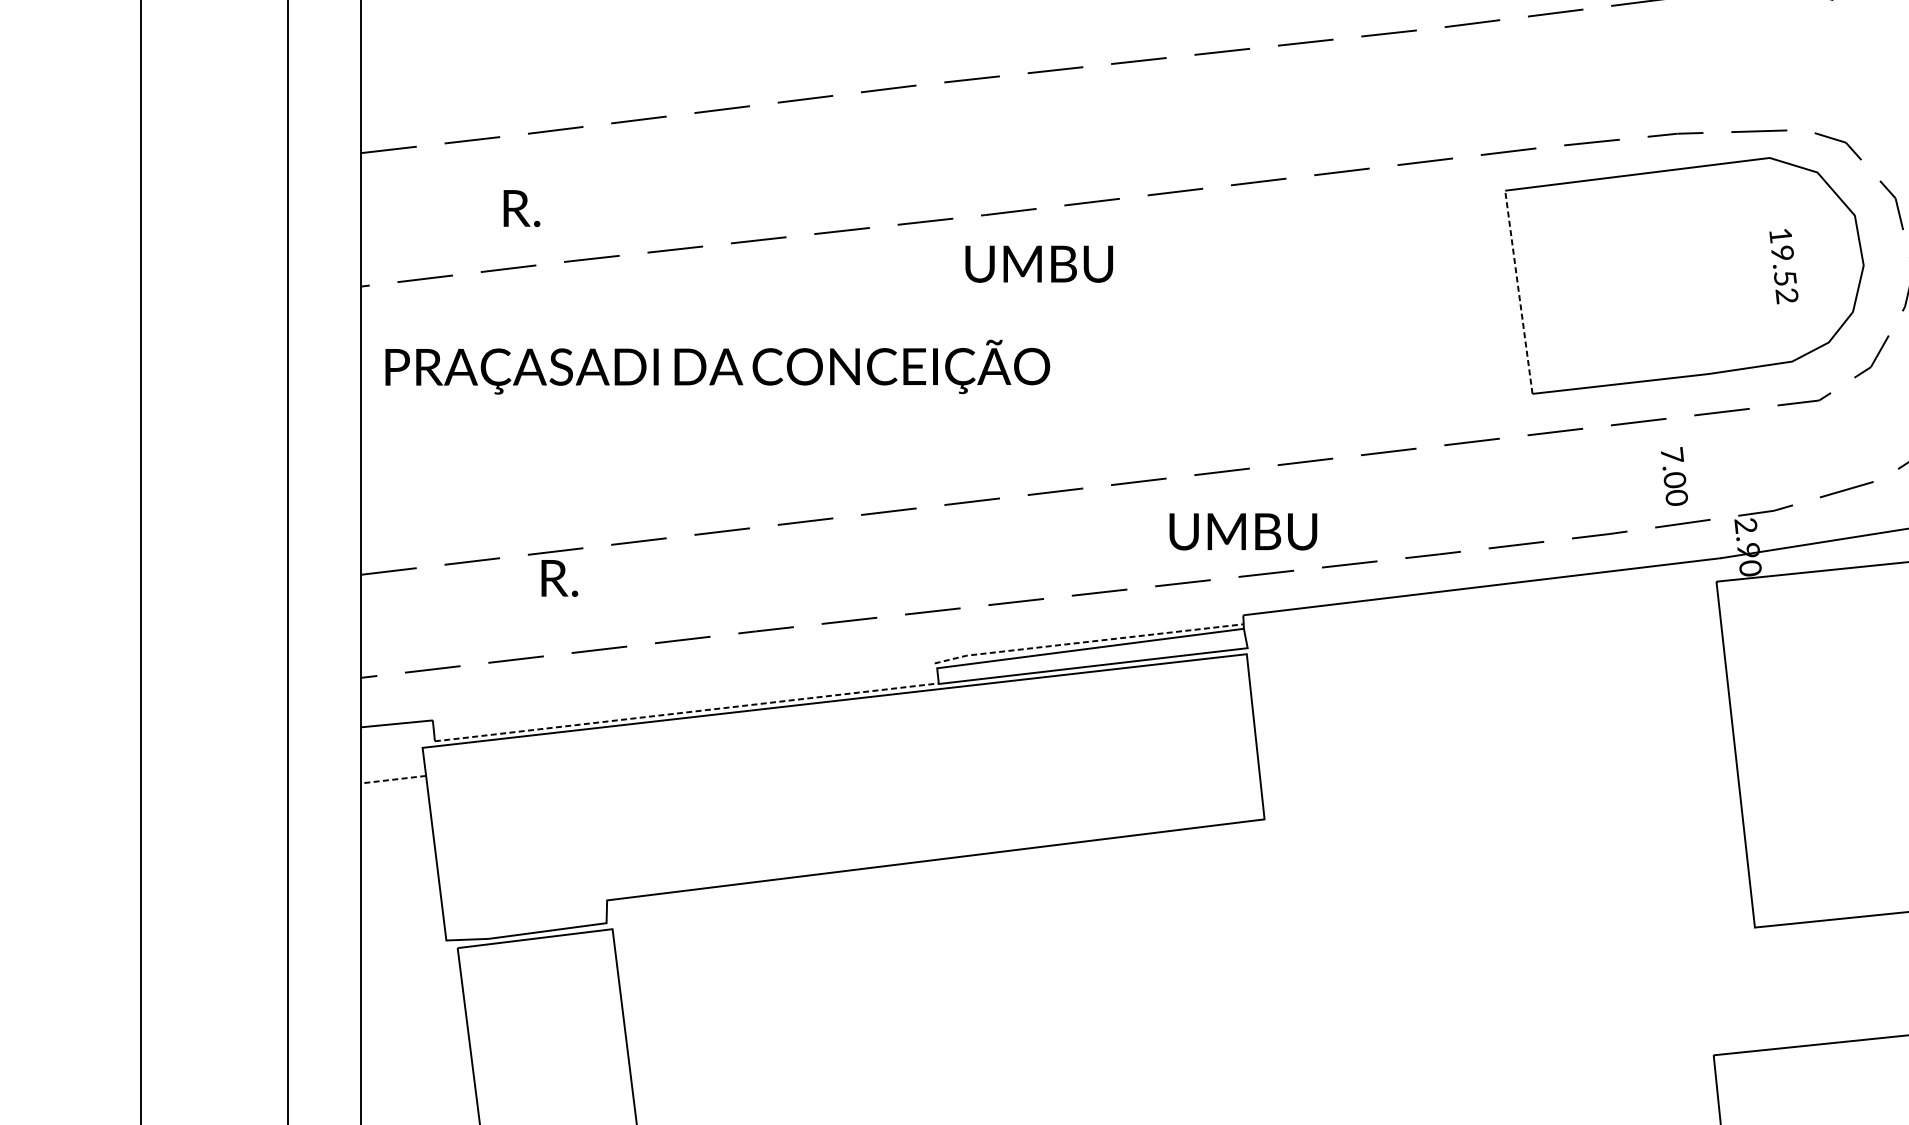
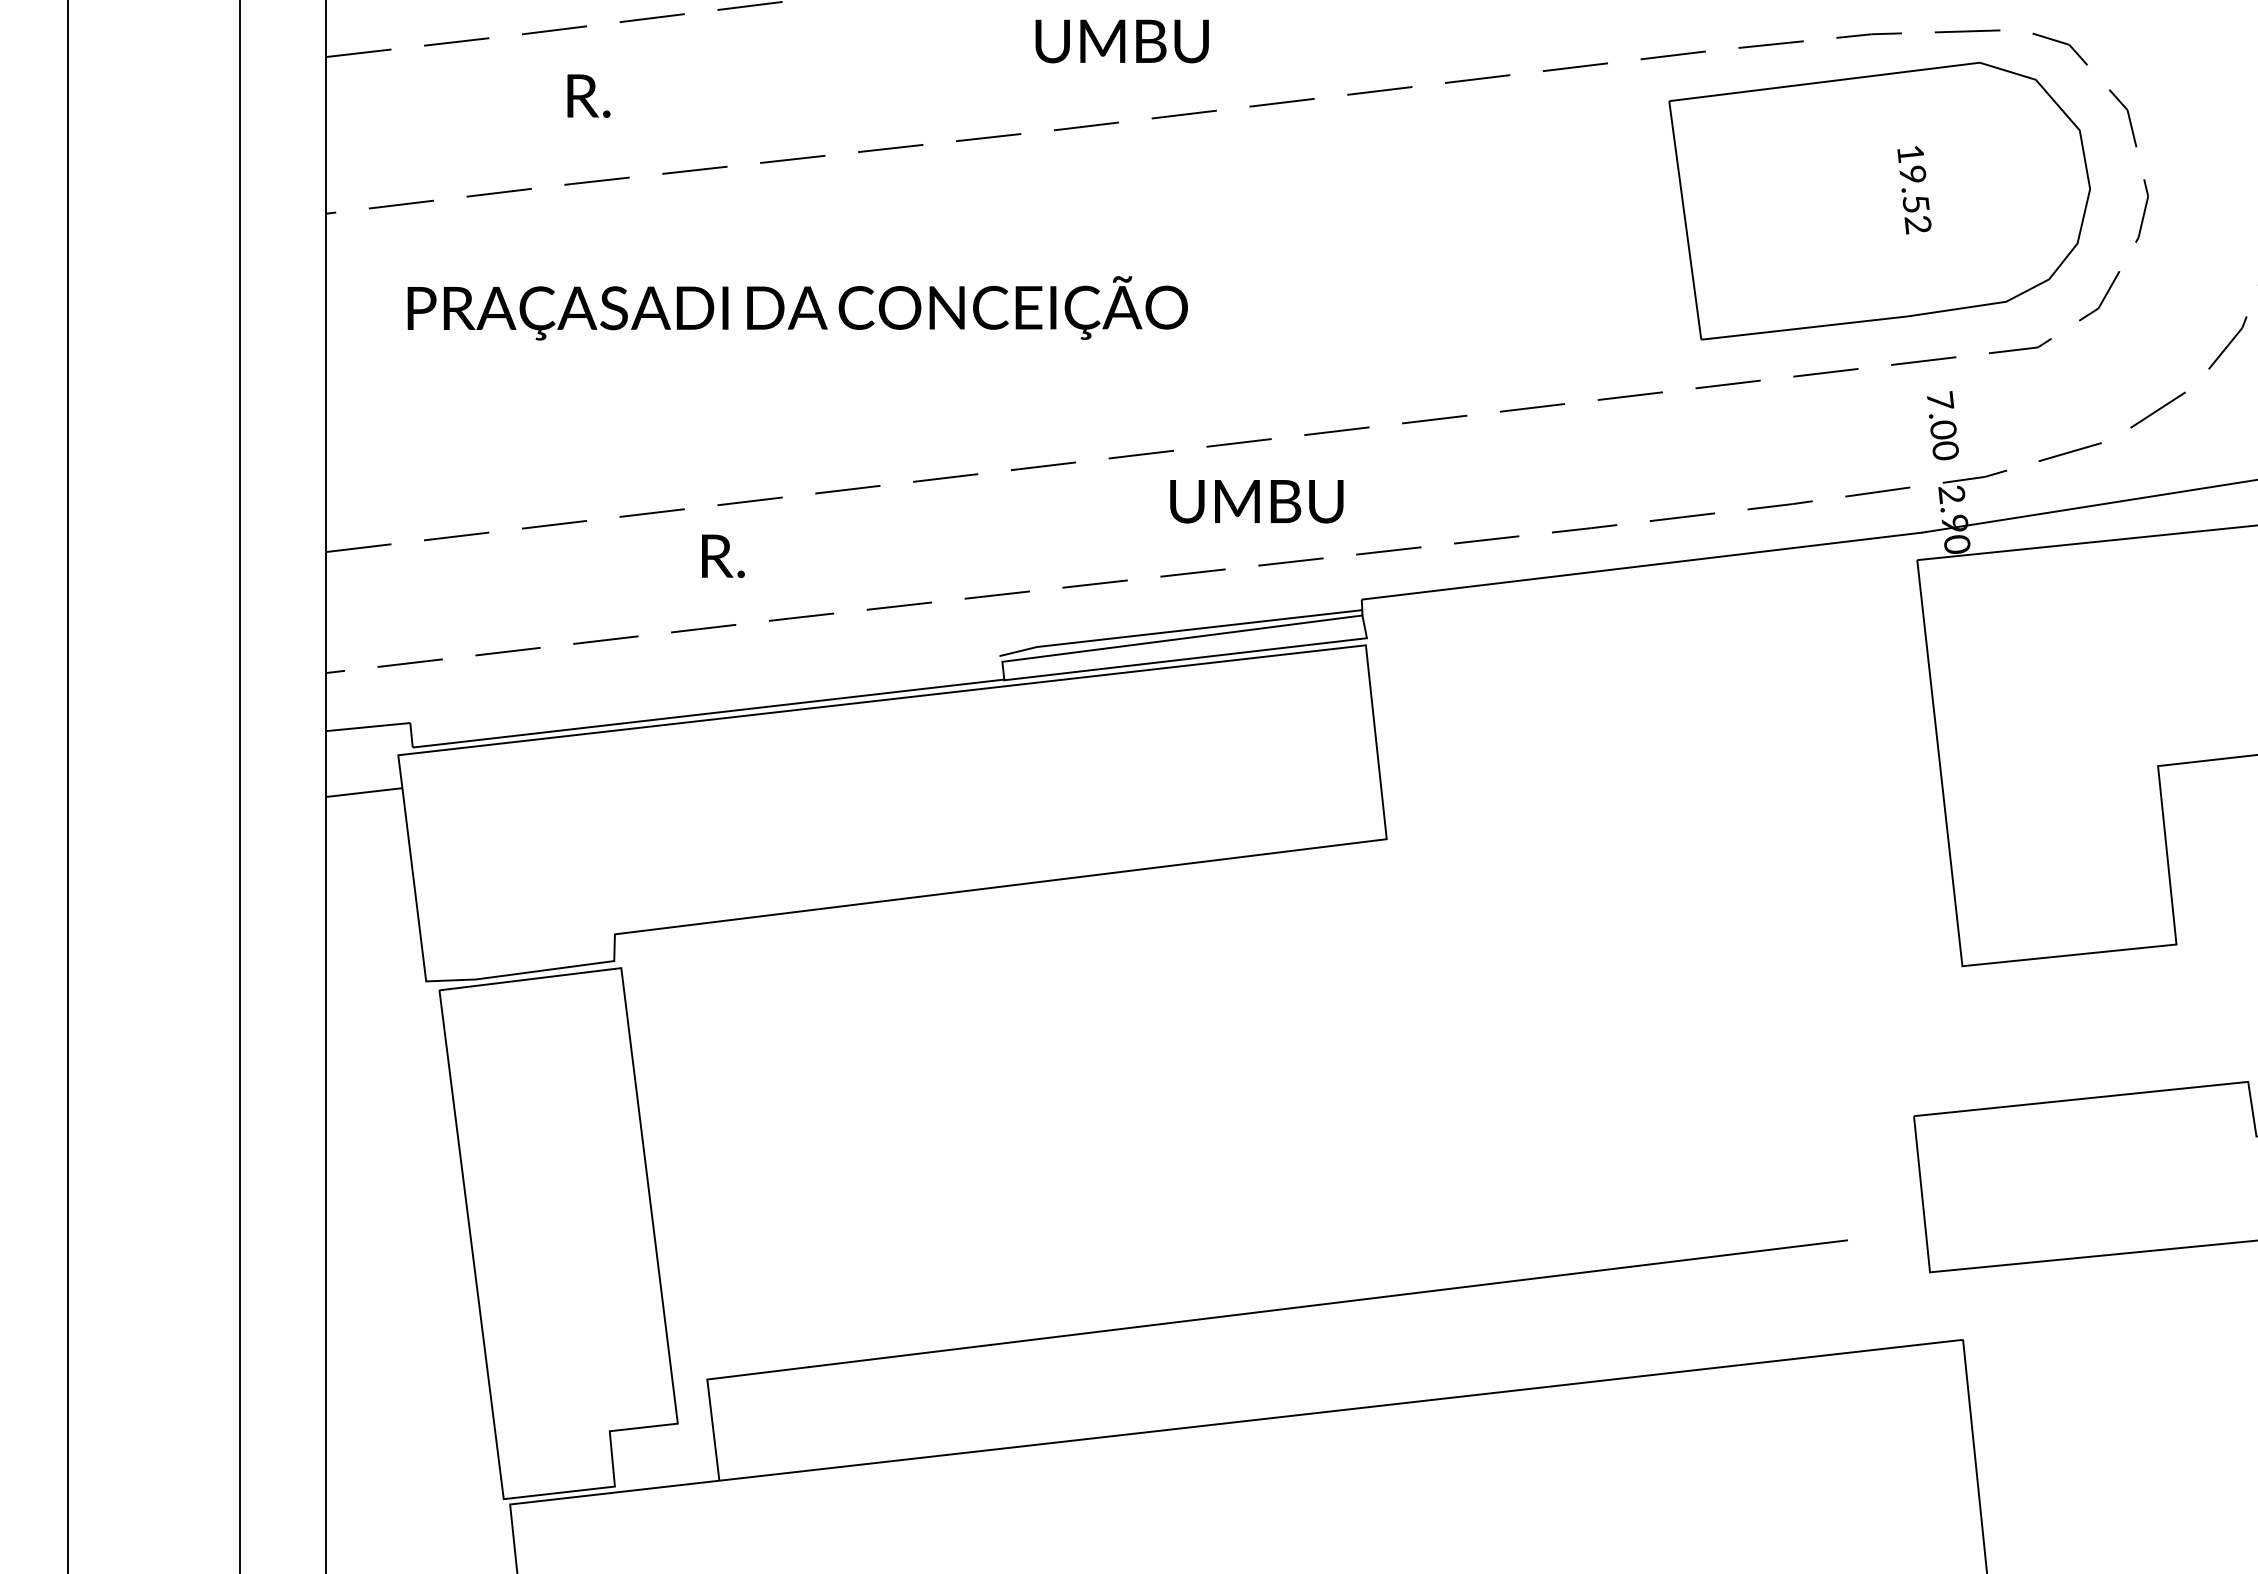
text: (521, 208) -> (588, 95), moved
text: (1038, 264) -> (1121, 41), moved
text: (1783, 266) -> (1914, 190), moved
line: (1519, 291) -> (1685, 219), dashed -> solid
text: (717, 367) -> (797, 308), moved
text: (1674, 476) -> (1942, 425), moved
text: (1243, 531) -> (1256, 501), moved
text: (559, 578) -> (723, 556), moved
line: (1088, 641) -> (1179, 630), dashed -> solid
line: (685, 712) -> (707, 713), dashed -> solid
line: (392, 779) -> (363, 792), dashed -> solid

